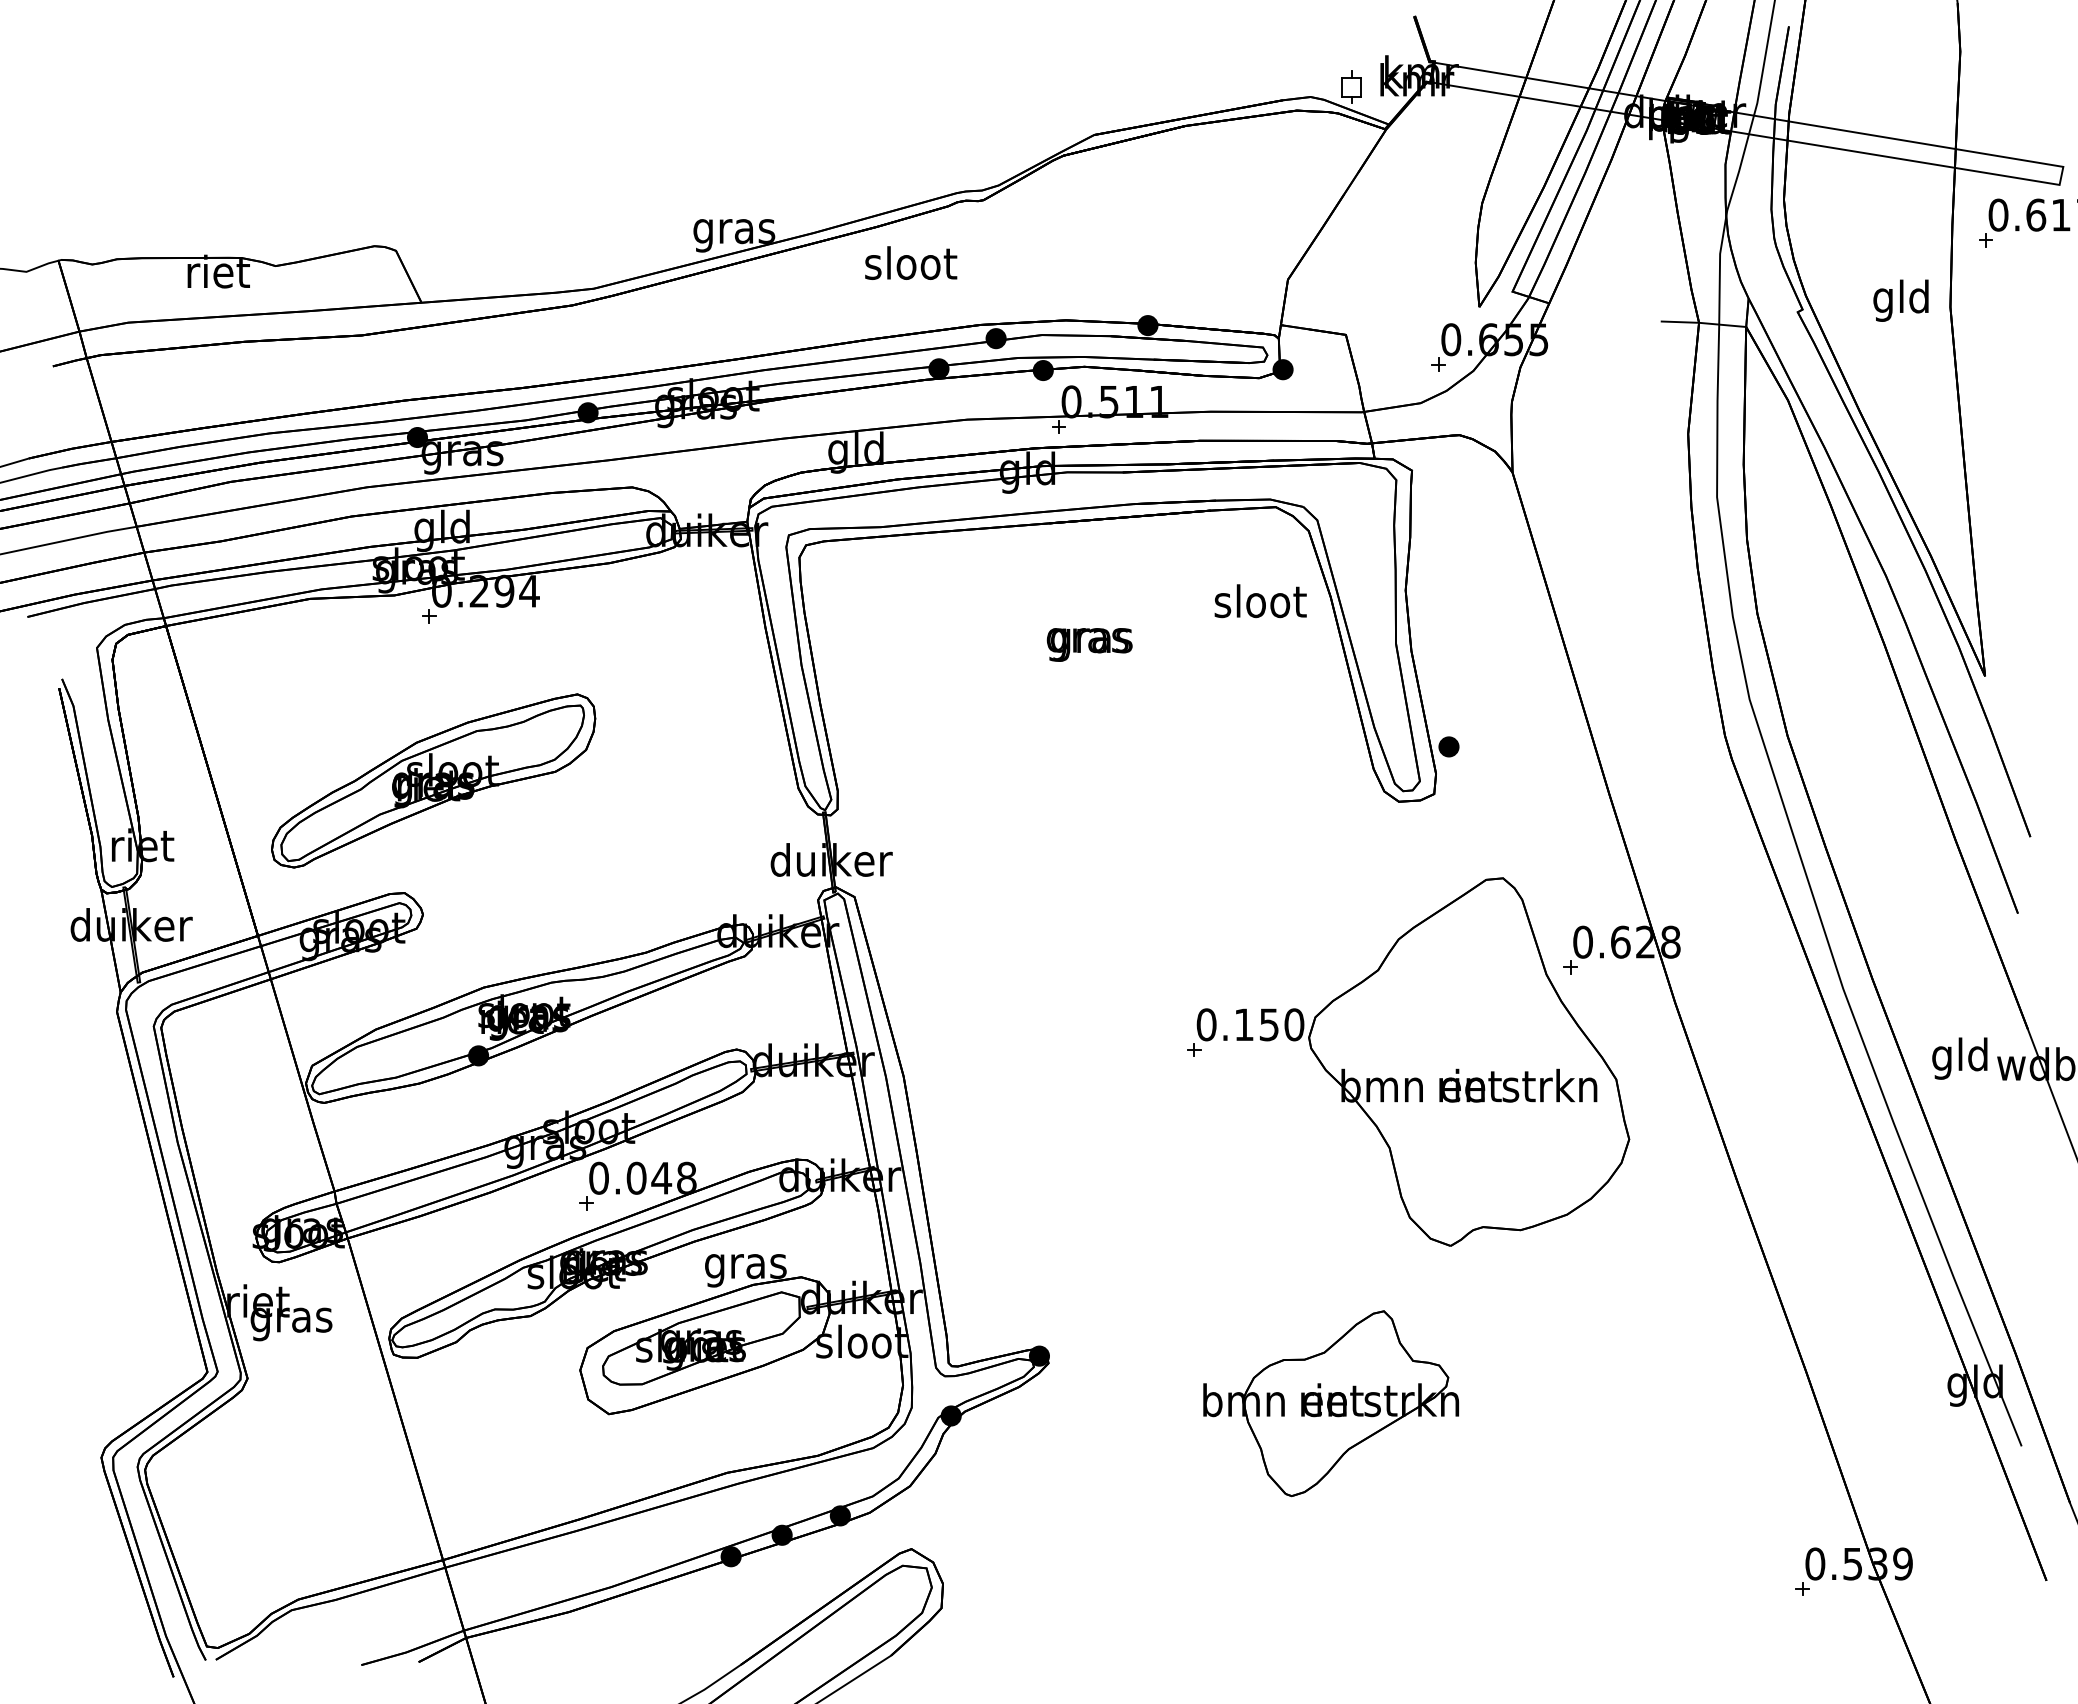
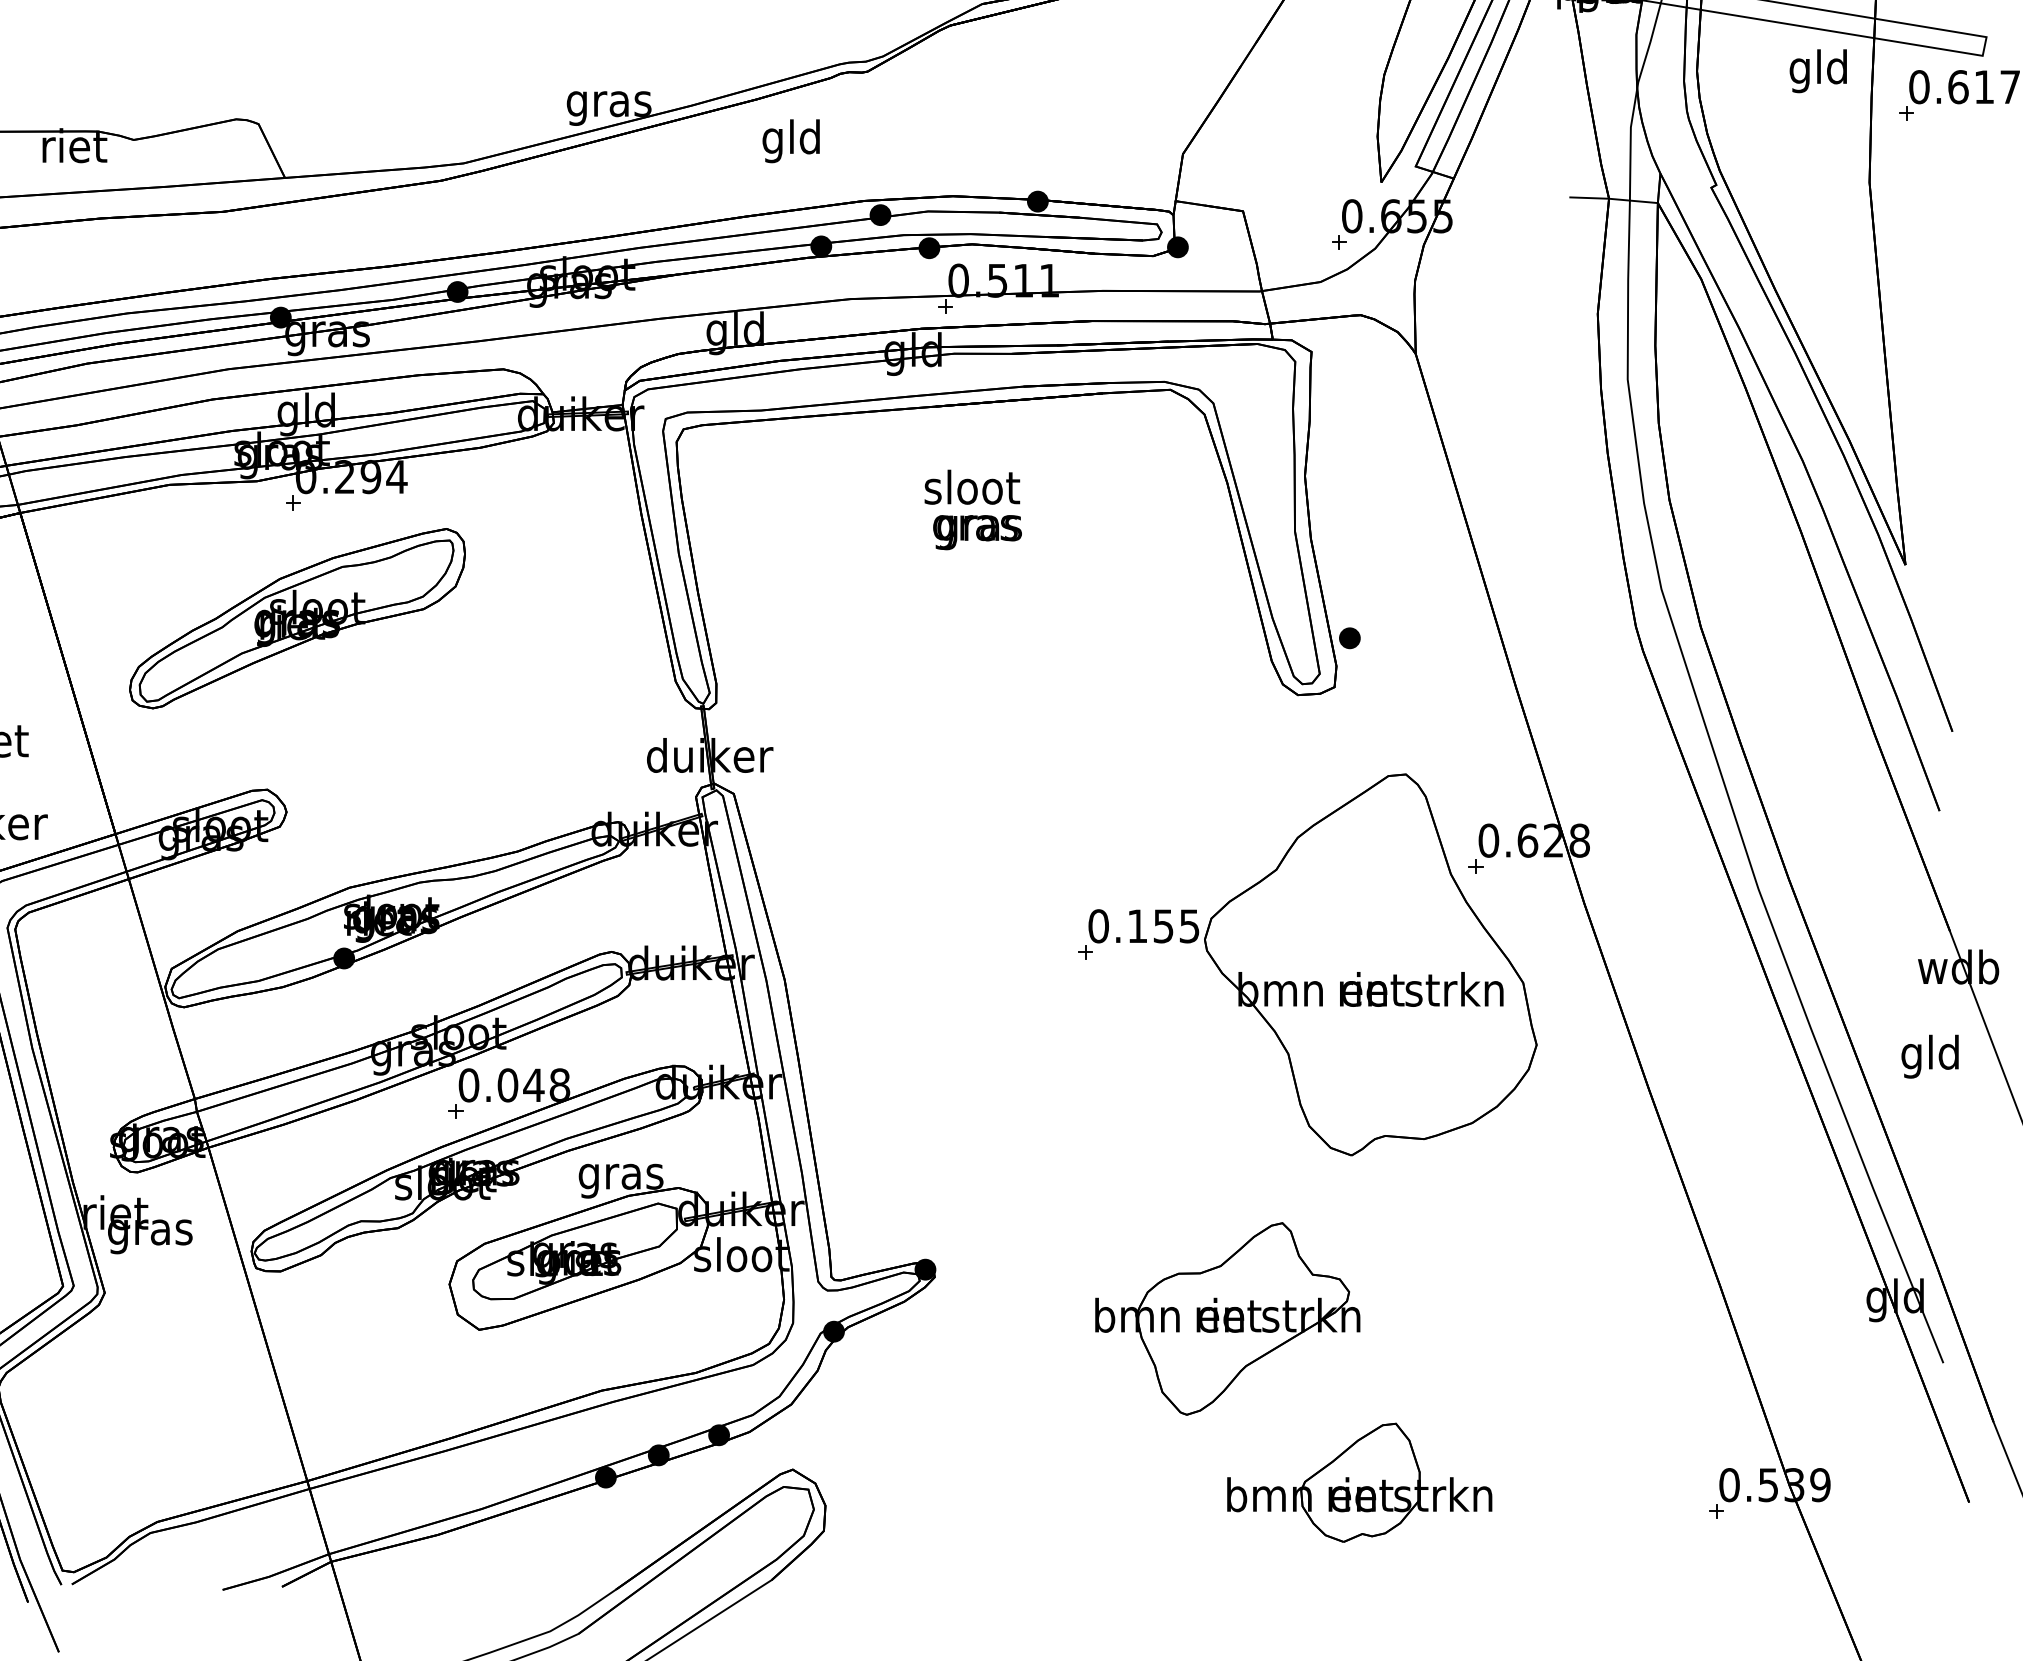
text: (911, 267) -> (792, 141), sloot -> gld
text: (1900, 300) -> (1817, 70), moved
text: (1260, 601) -> (972, 487), moved
part: (433, 780) -> (297, 618), moved
text: (1294, 1024) -> (1189, 925), 0.150 -> 0.155
text: (1959, 1058) -> (1929, 1056), moved
part: (1458, 1561) -> (1359, 1482), added

